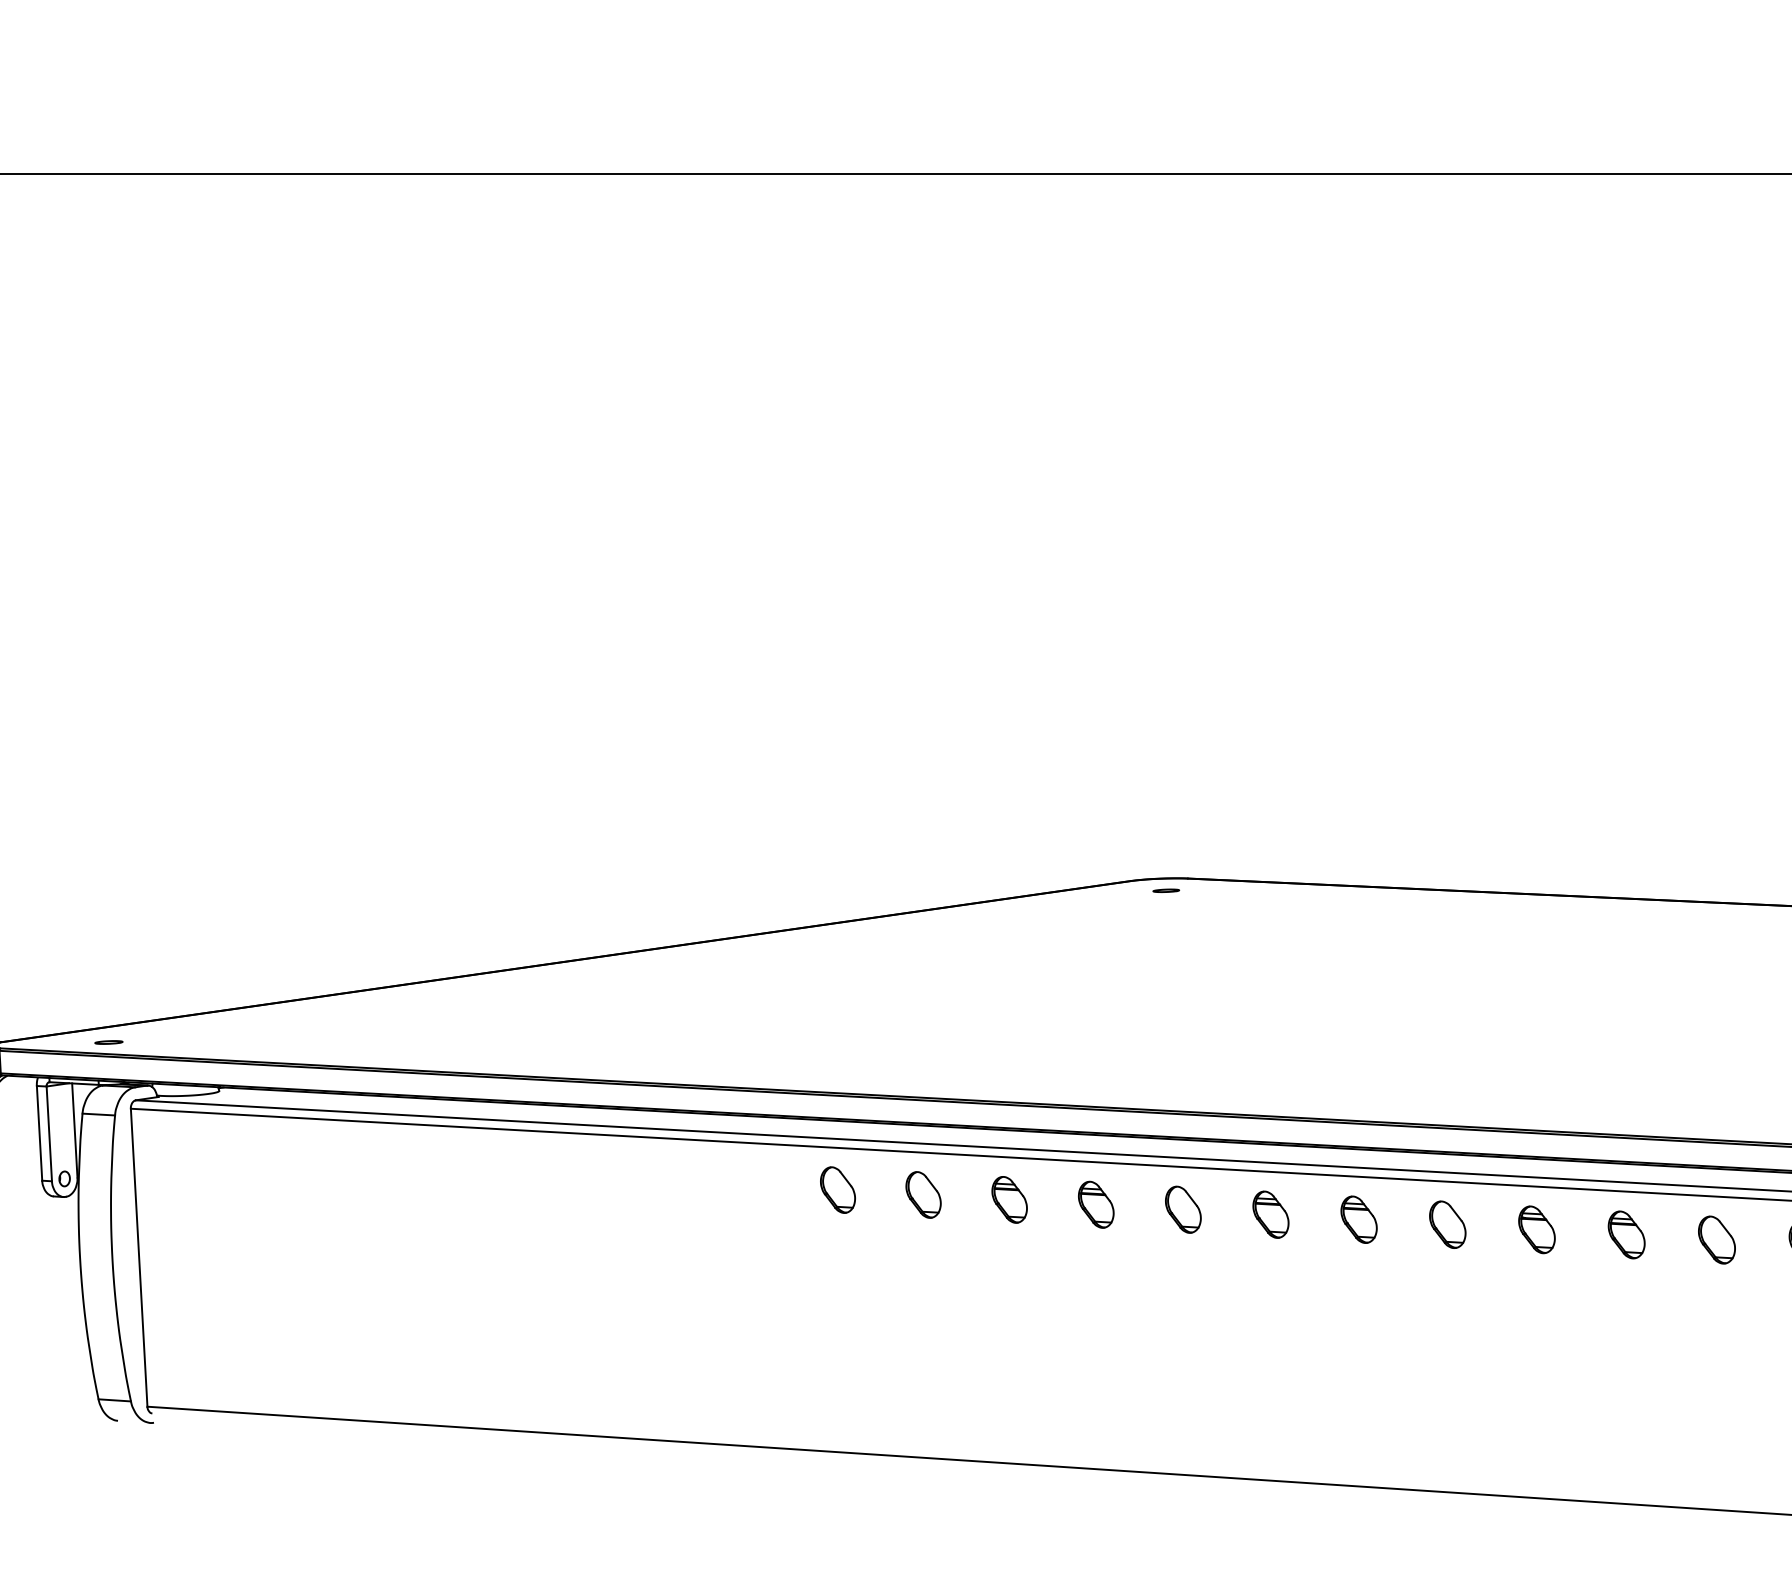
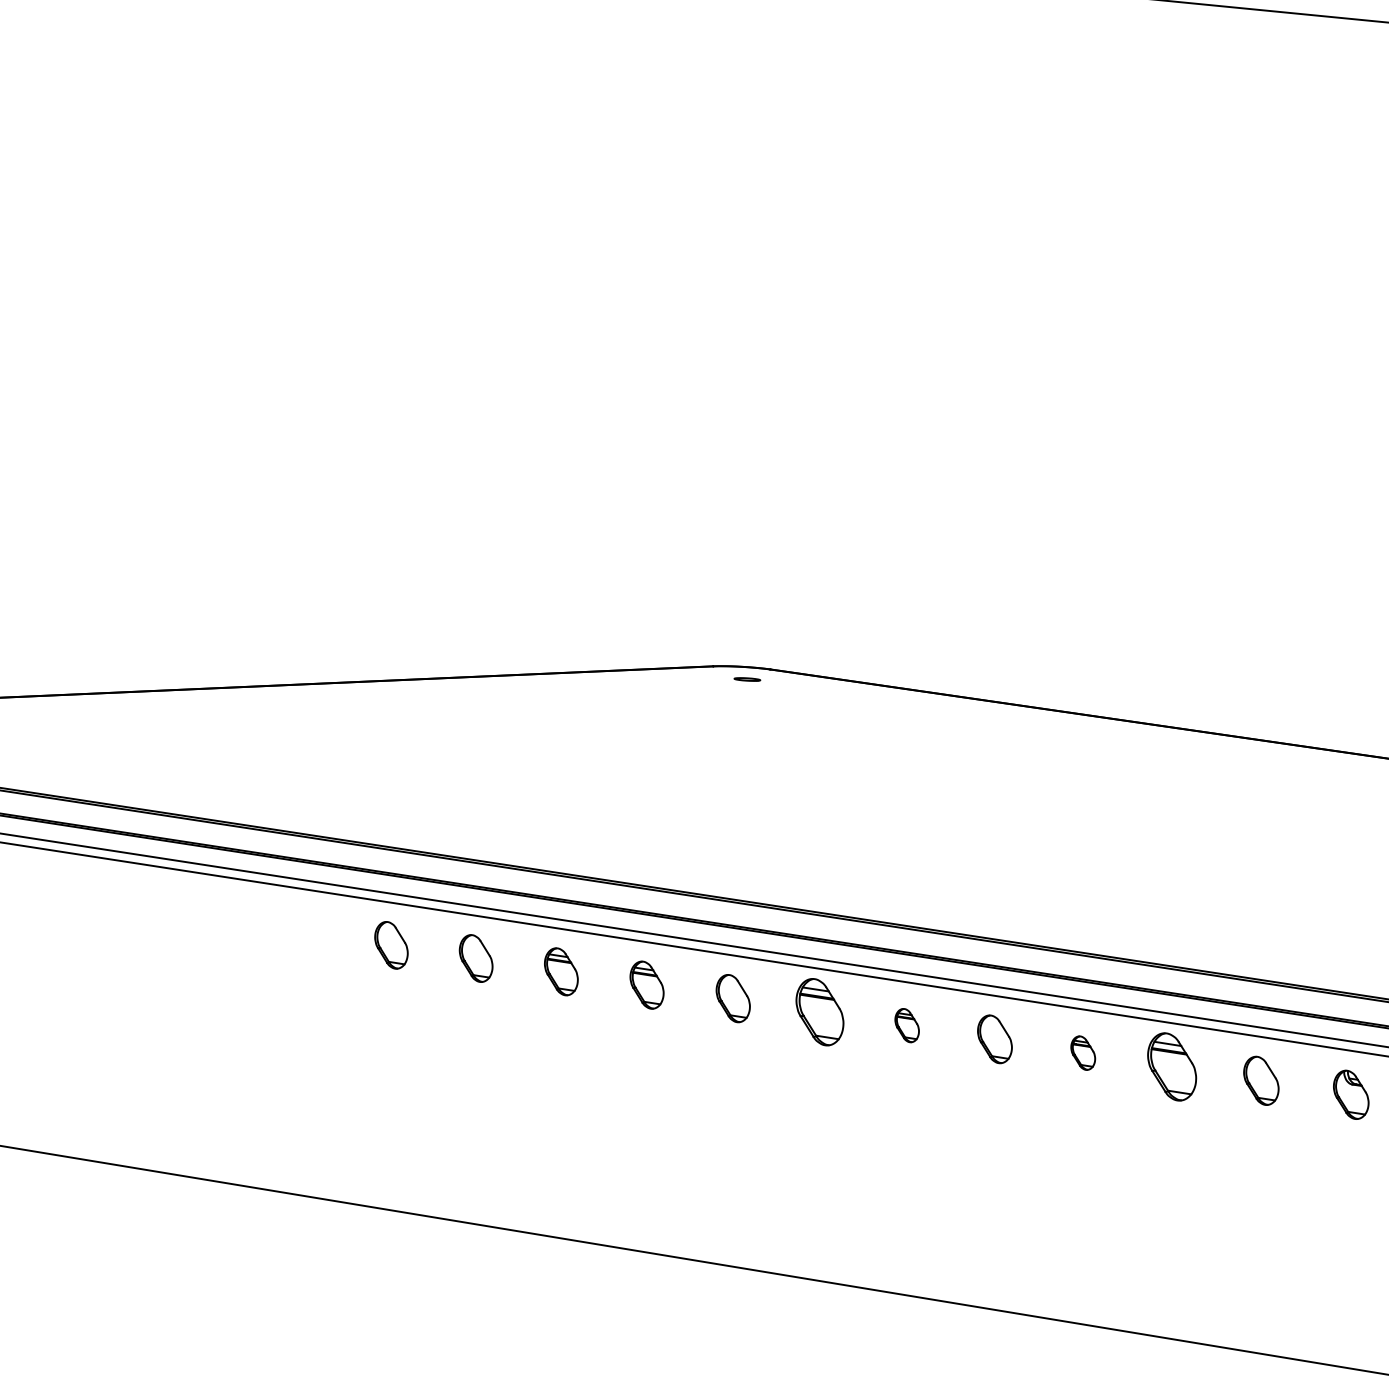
part: (1270, 1214) -> (819, 1011), size x1.4
part: (1358, 1219) -> (906, 1025), size x0.7
part: (1536, 1229) -> (1082, 1052), size x0.7
part: (1626, 1234) -> (1171, 1066), size x1.4

